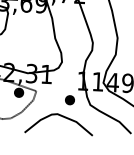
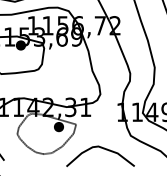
part: (70, 99) -> (110, 131), removed

